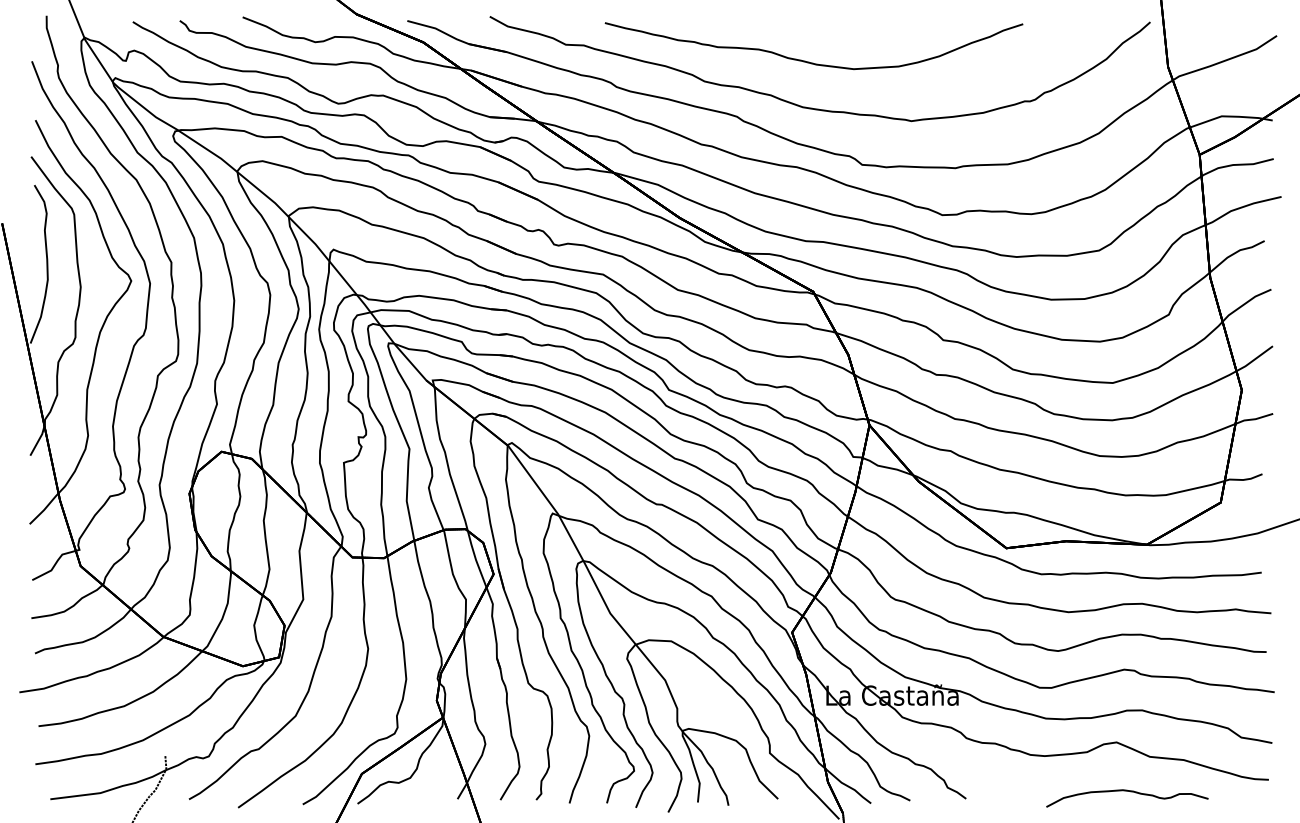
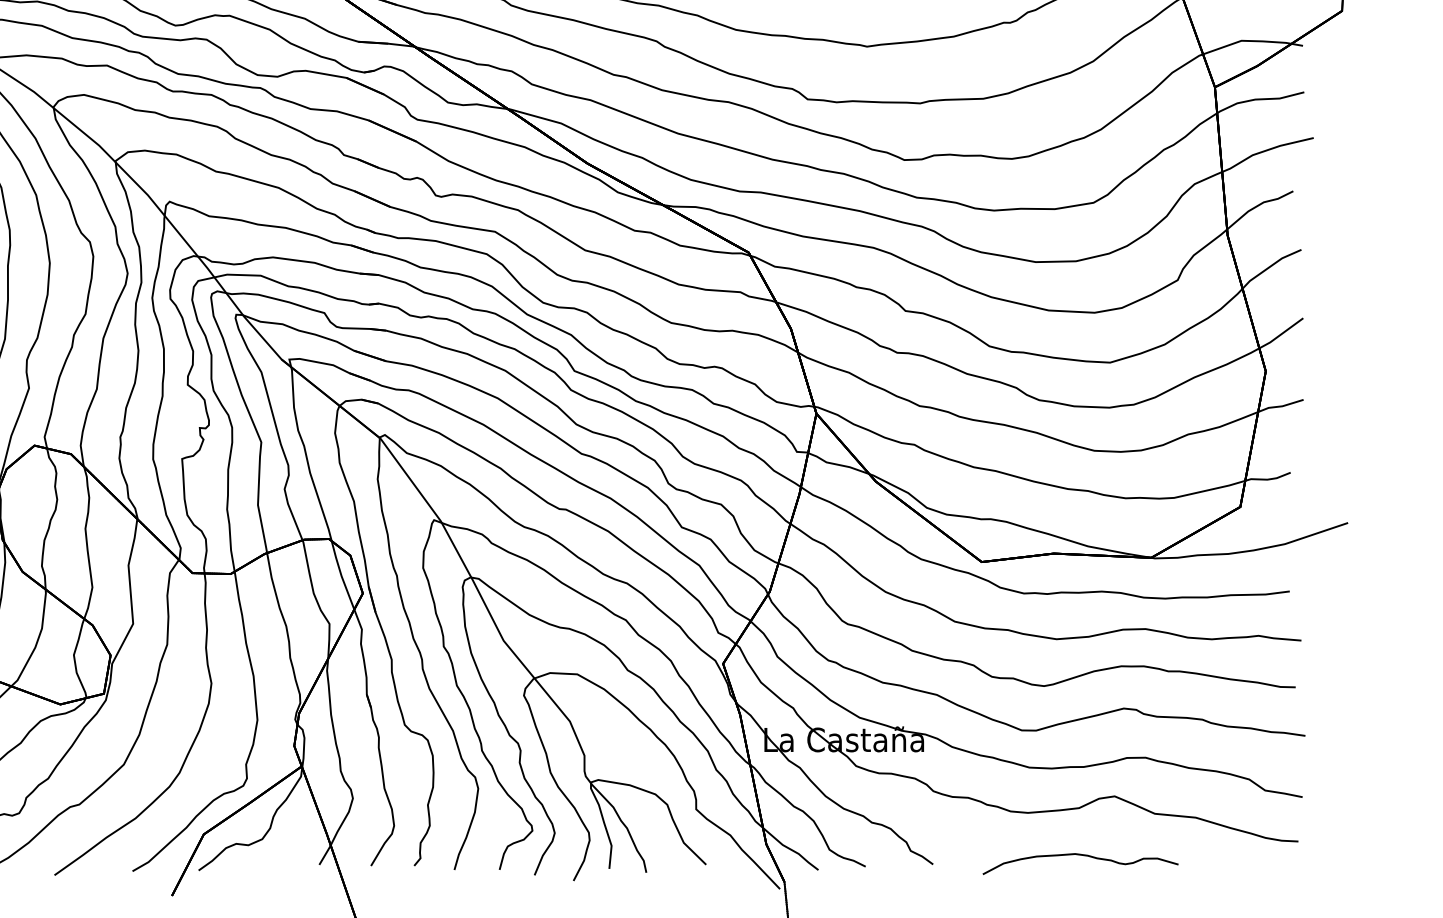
curve: (1130, 792) -> (1084, 856), moved

